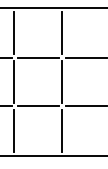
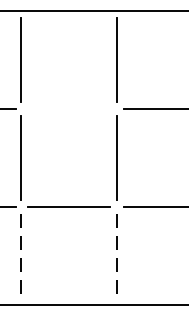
line: (37, 57) -> (67, 108), removed
line: (14, 130) -> (21, 254), solid -> dashed
line: (62, 130) -> (117, 254), solid -> dashed

